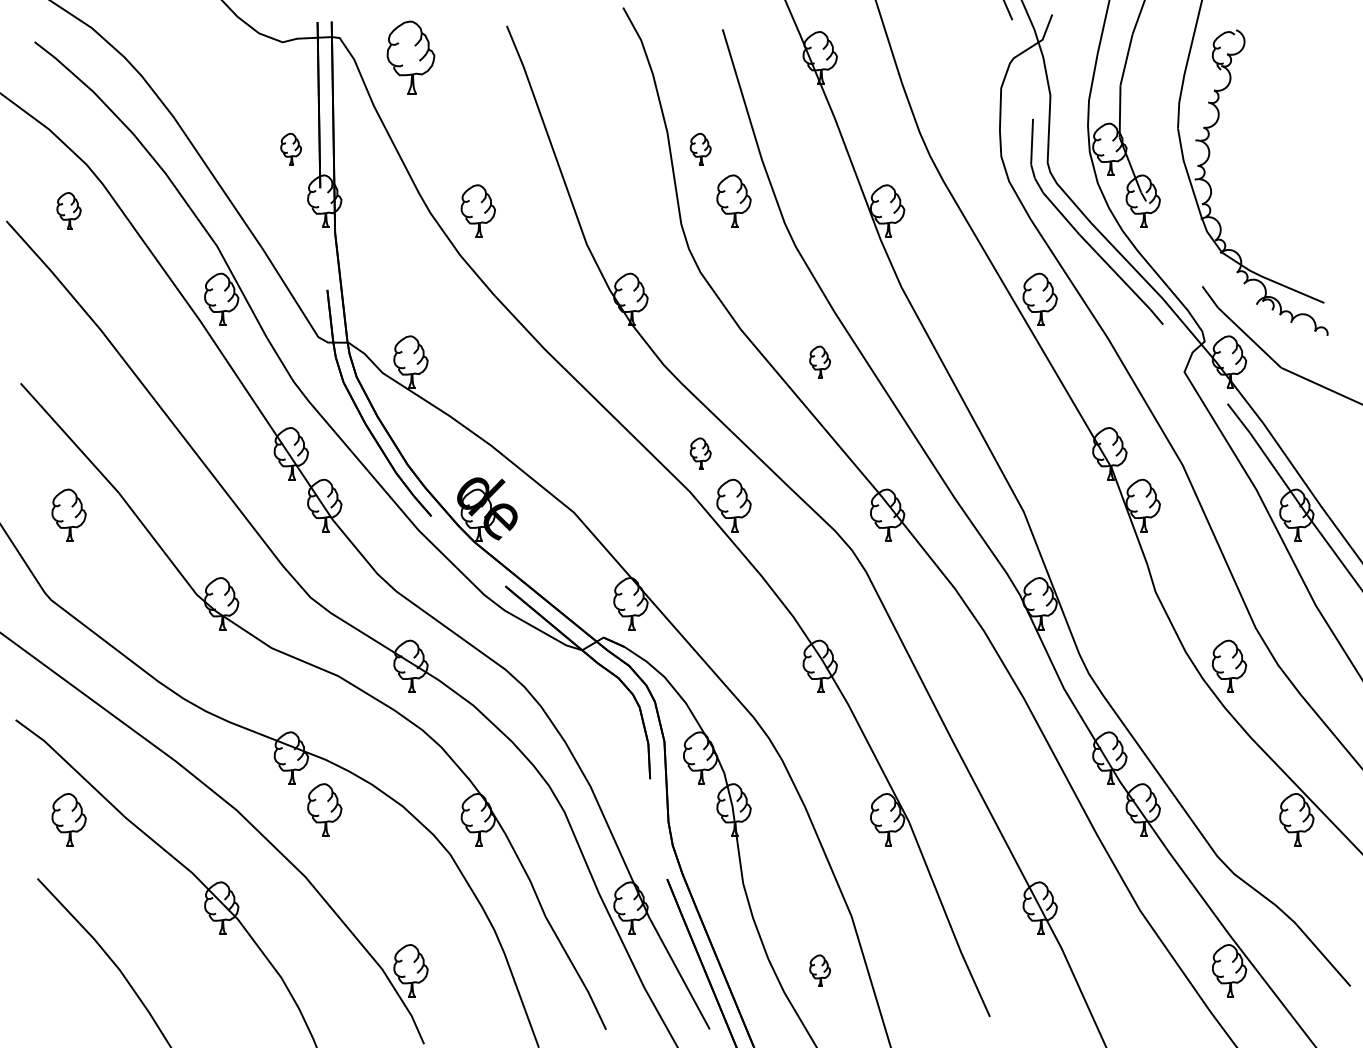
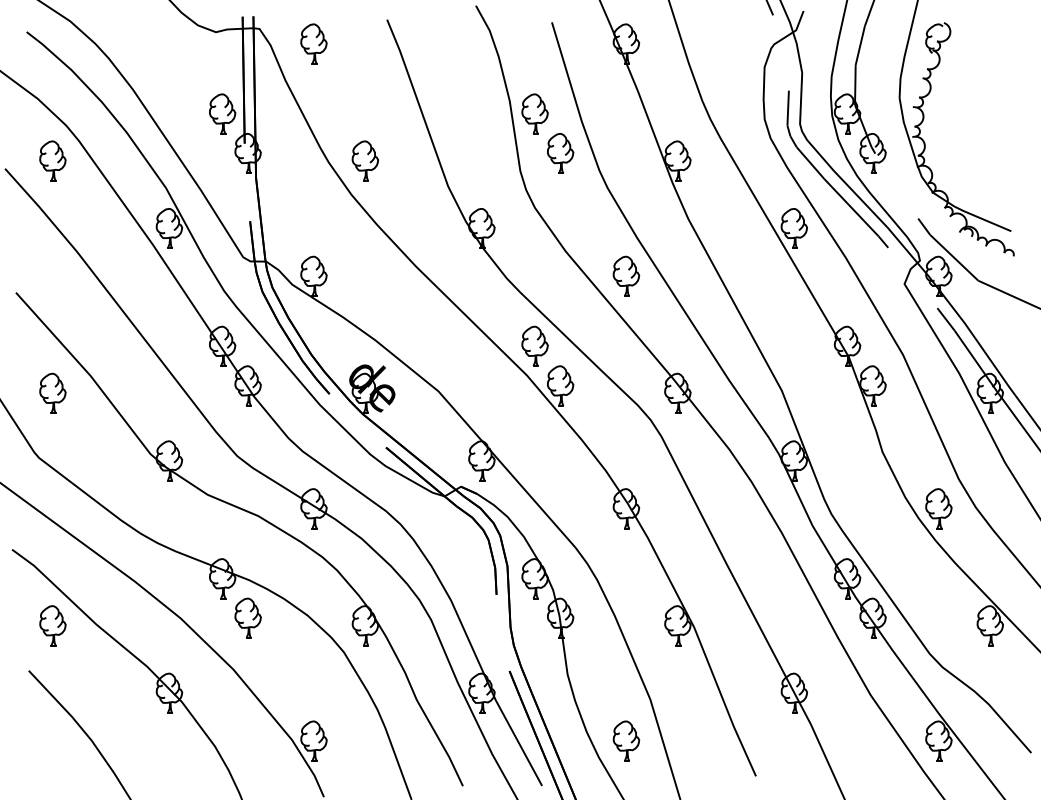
part: (410, 57) -> (313, 43), size x0.71
part: (290, 148) -> (221, 113), size x1.67
part: (700, 148) -> (535, 113), size x1.67
part: (68, 210) -> (52, 160), size x1.43
part: (819, 361) -> (625, 275), size x1.67
part: (700, 453) -> (535, 346), size x1.67
part: (819, 970) -> (625, 740), size x1.67

